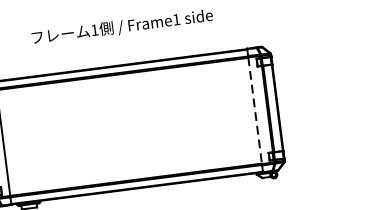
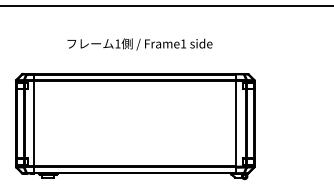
line: (255, 110) -> (236, 123), dashed -> solid

